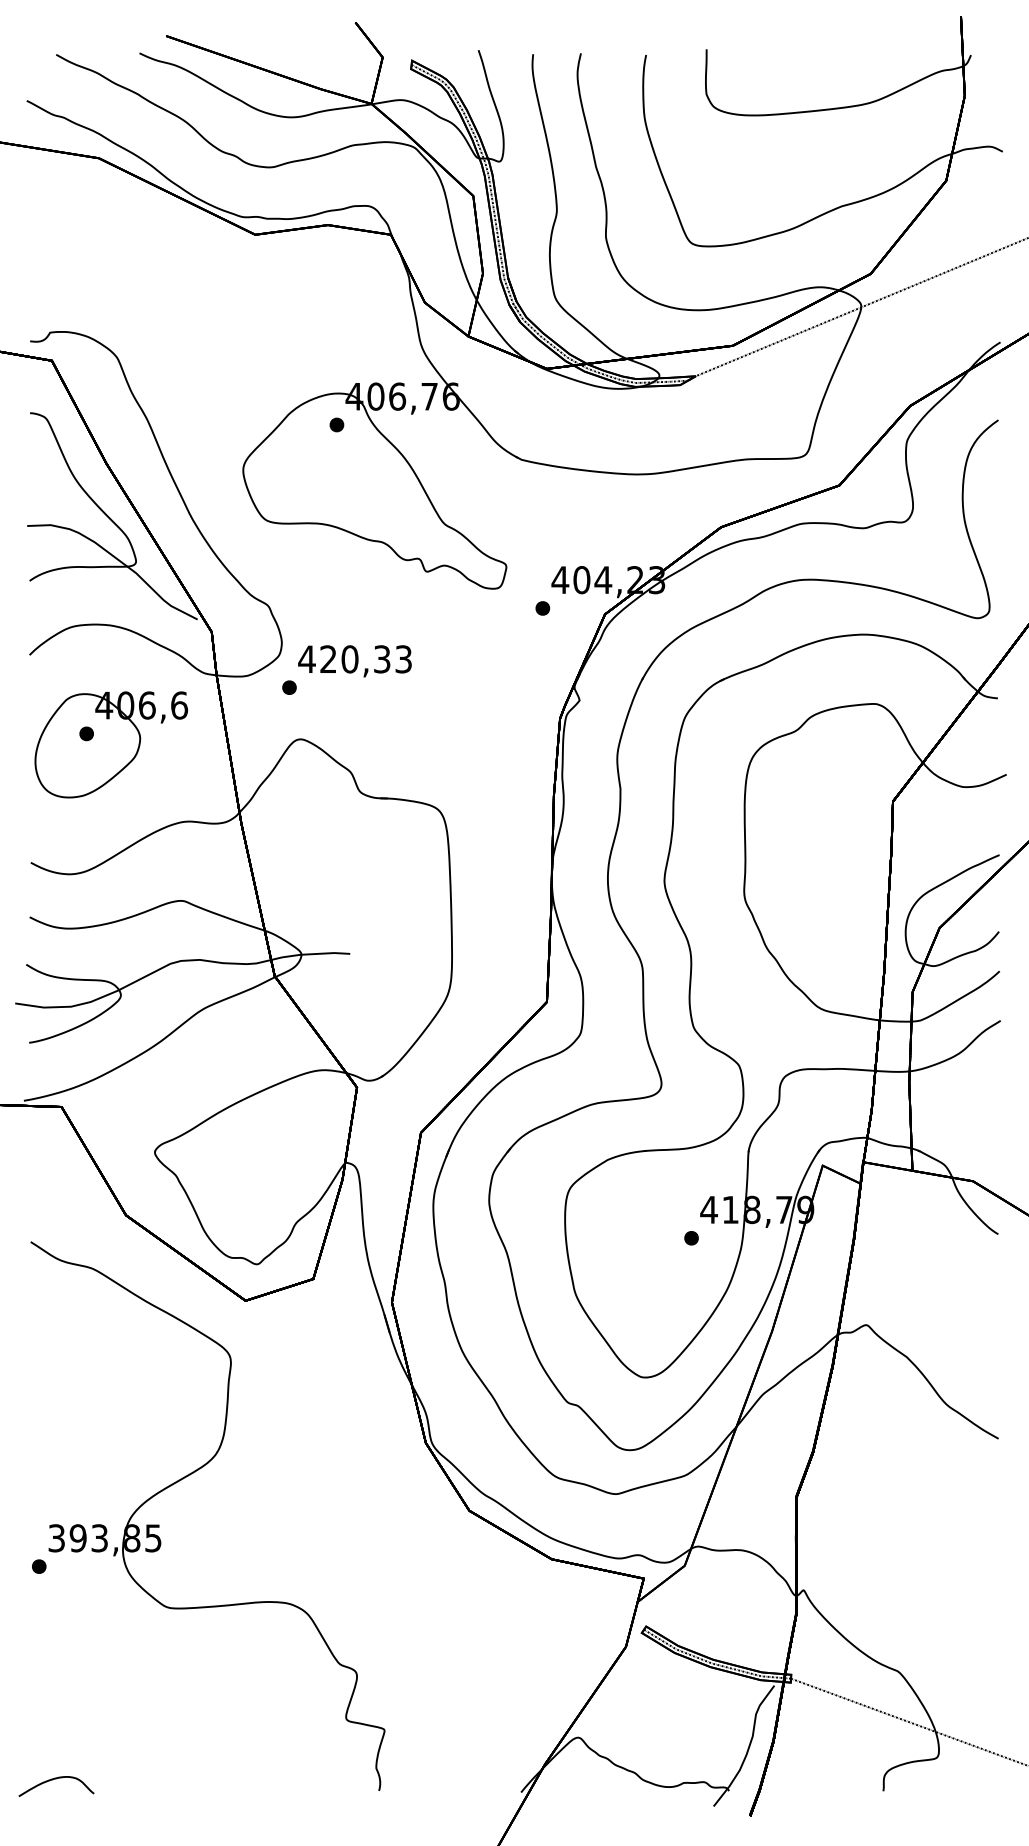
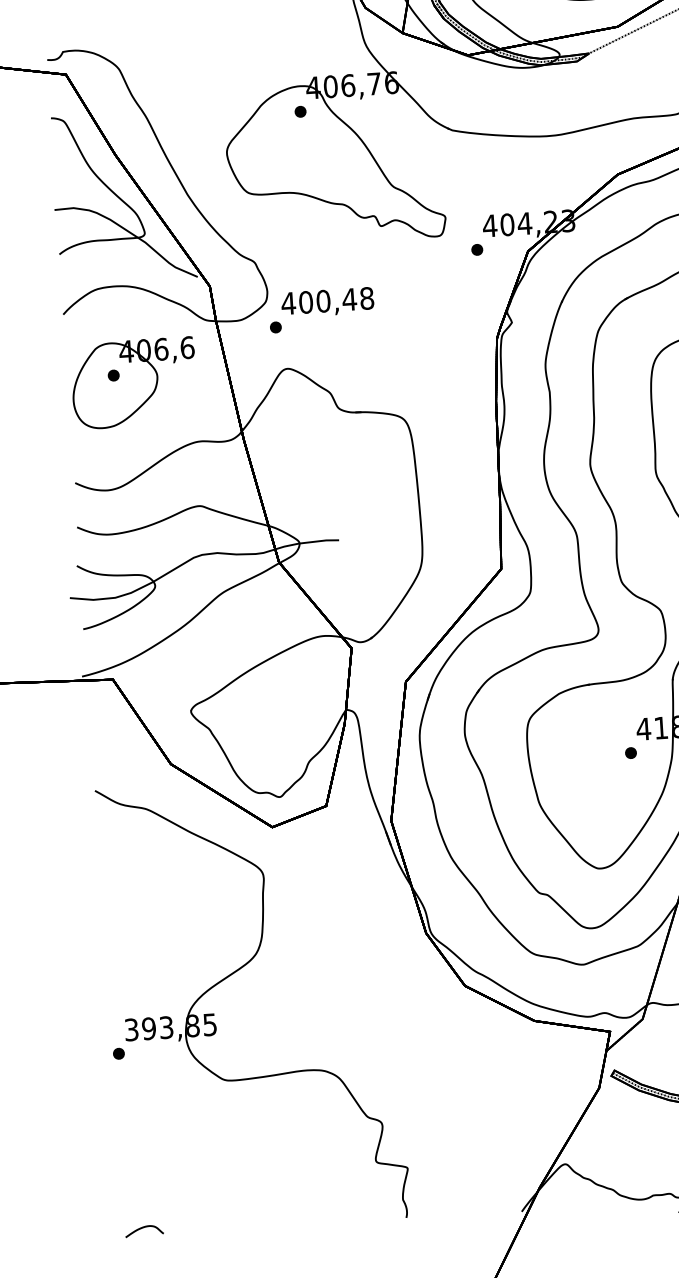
text: (366, 659) -> (336, 300), 420,33 -> 400,48
part: (56, 1786) -> (144, 1231), size x0.62

